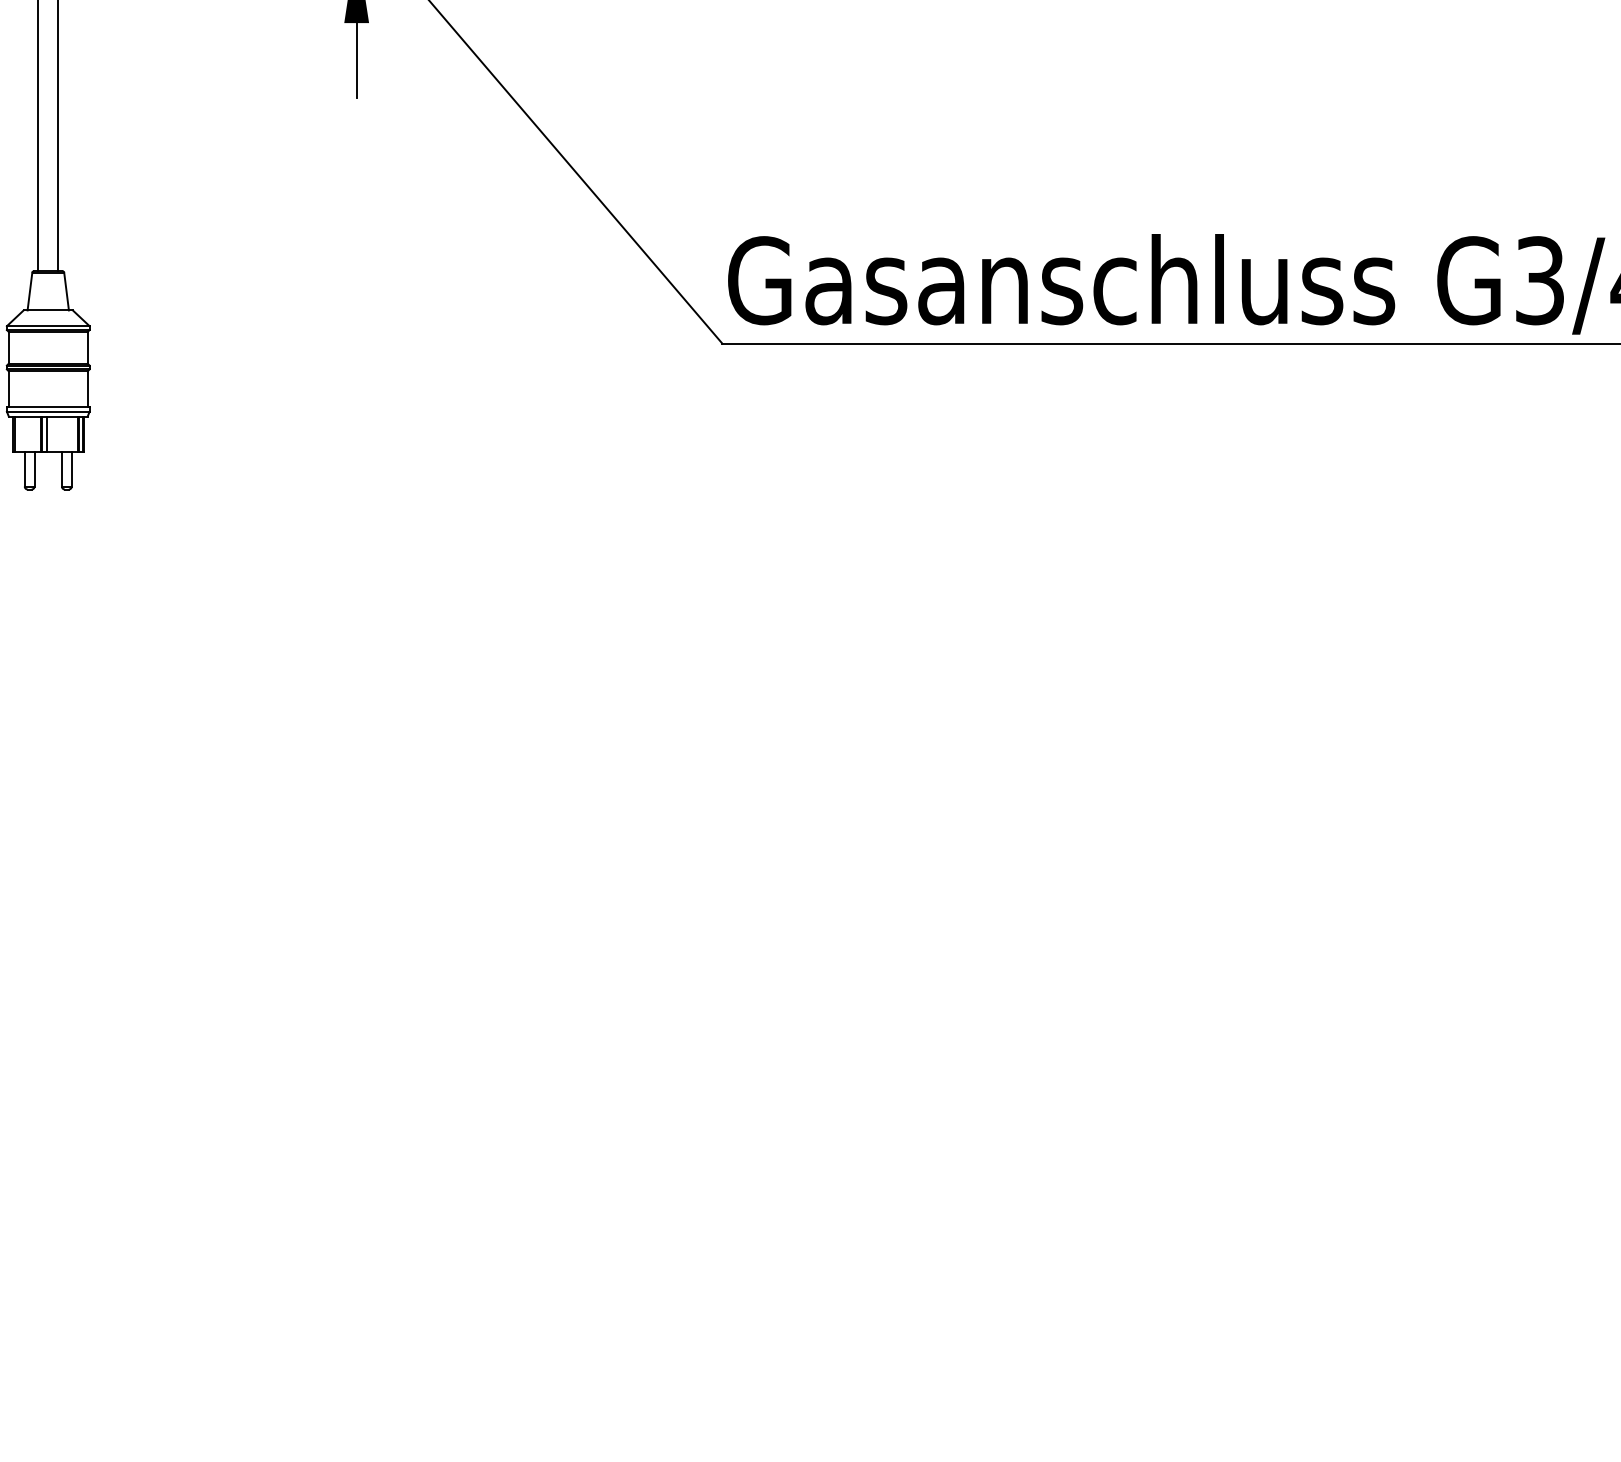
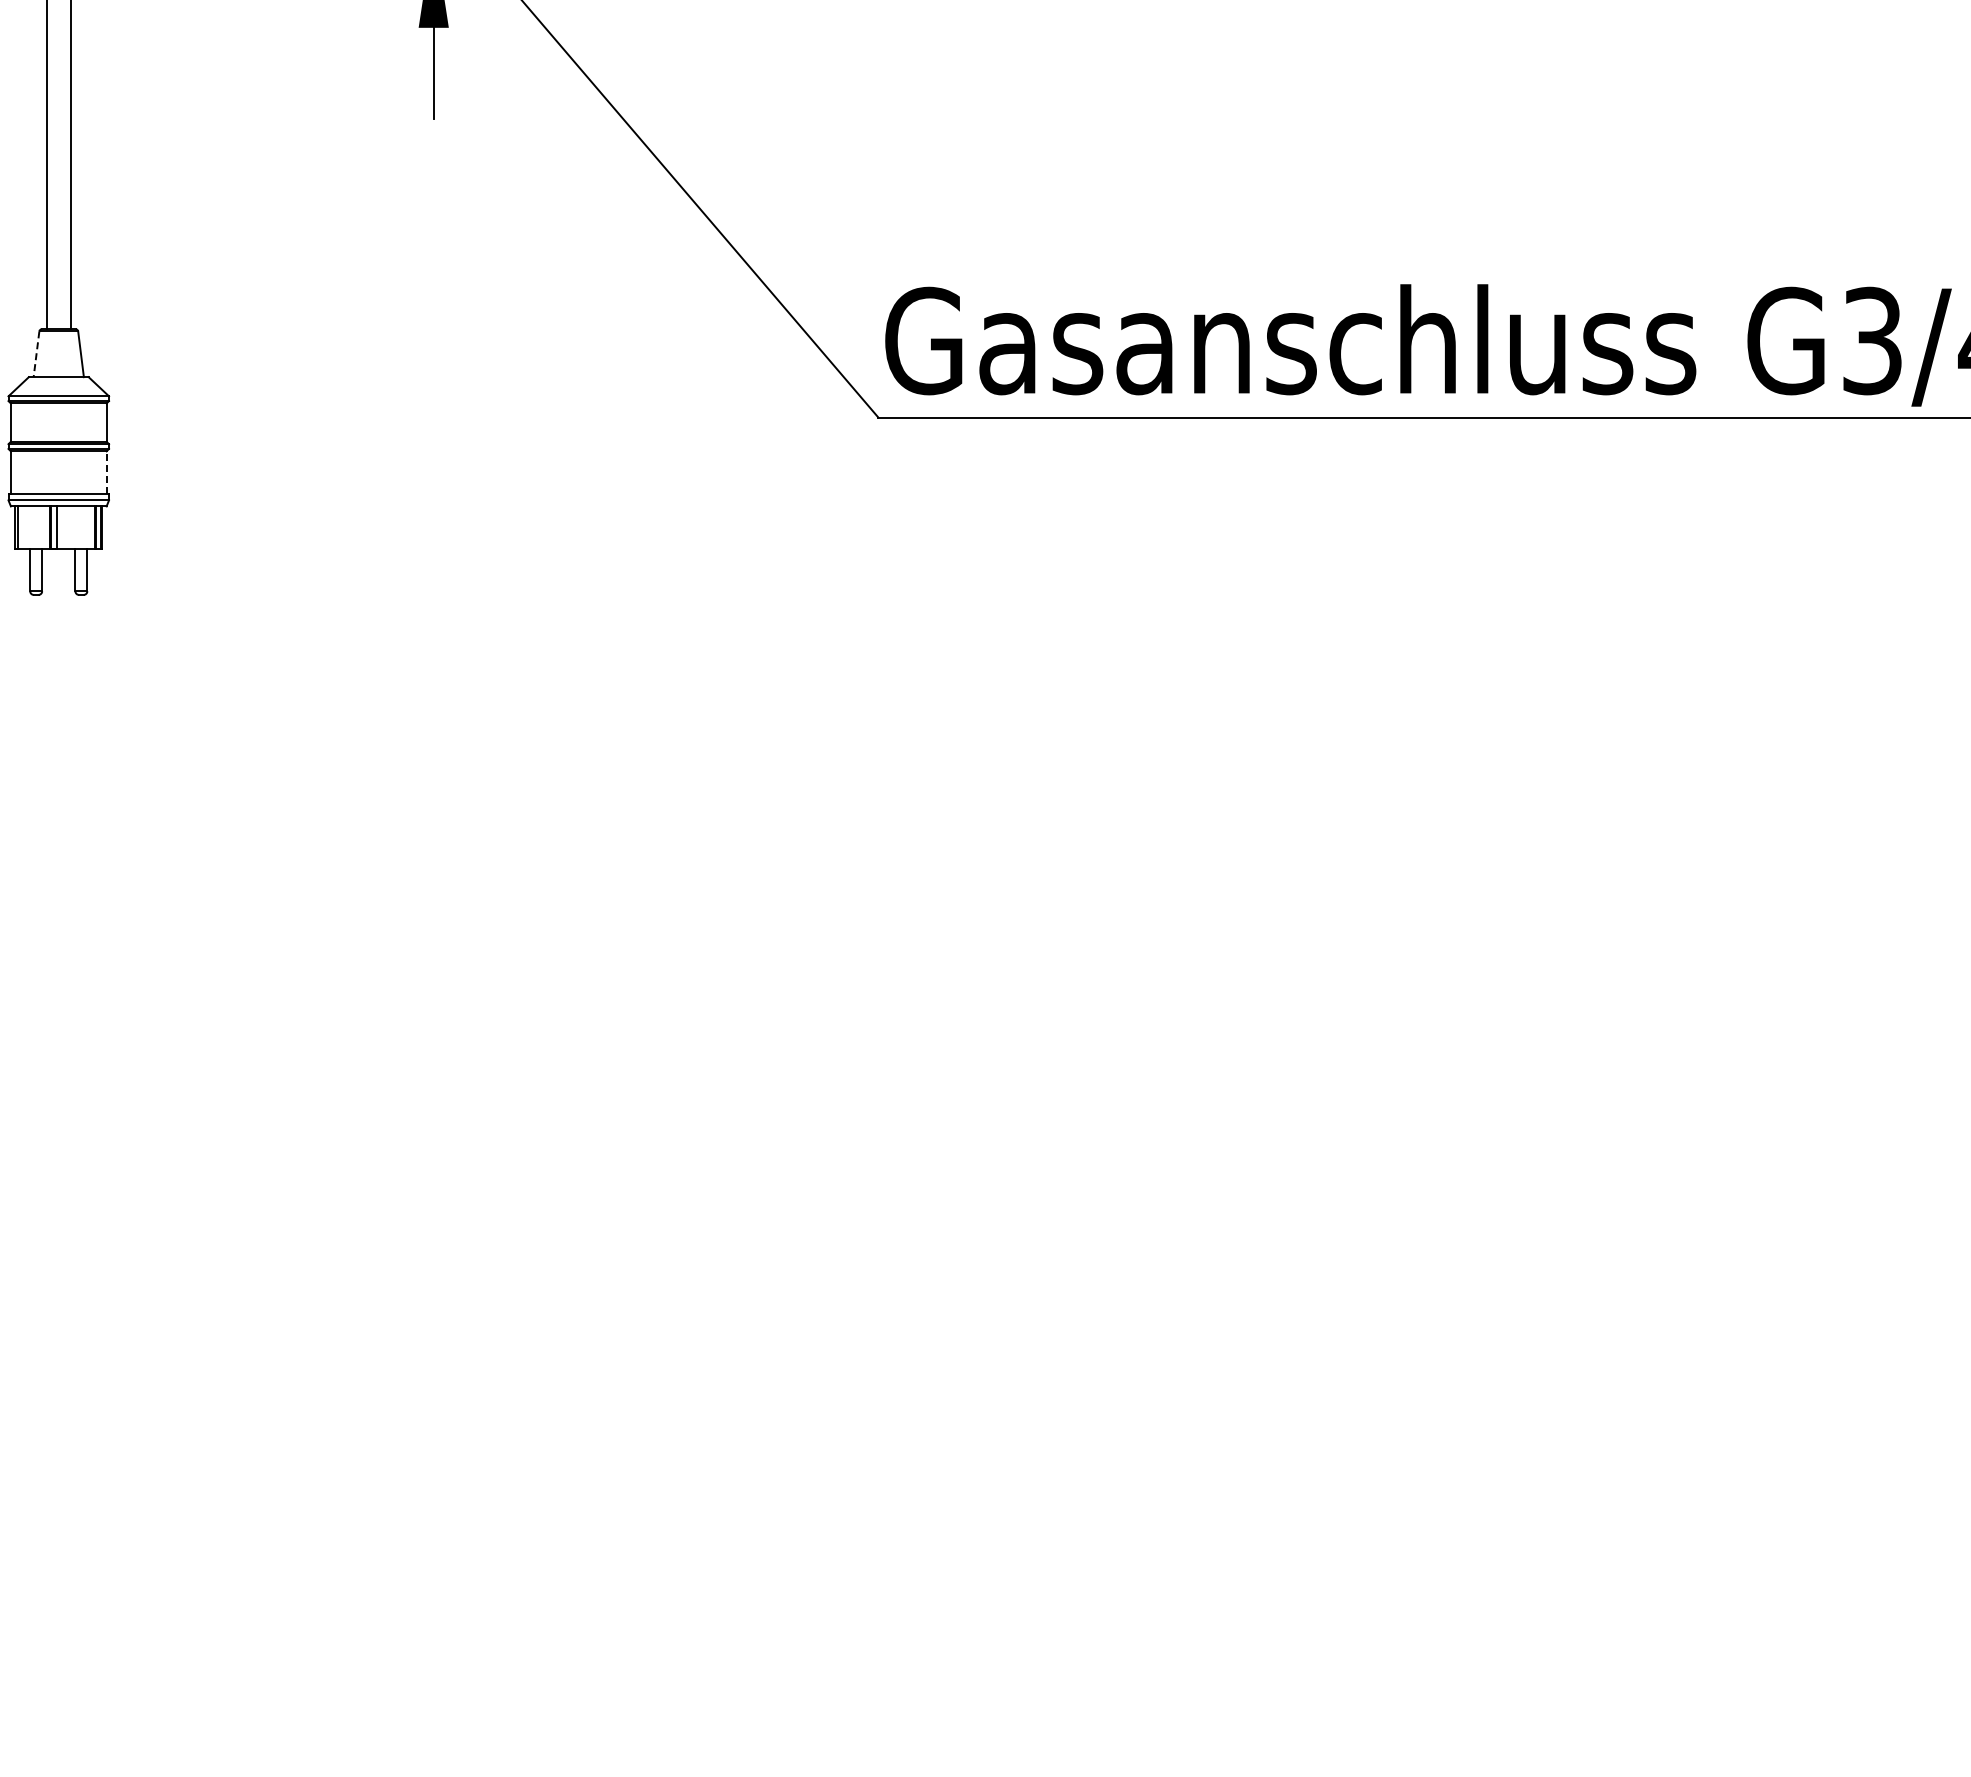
line: (29, 291) -> (36, 354), solid -> dashed
line: (87, 388) -> (106, 472), solid -> dashed

